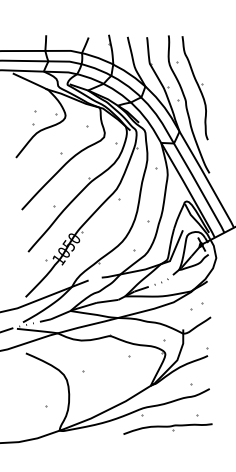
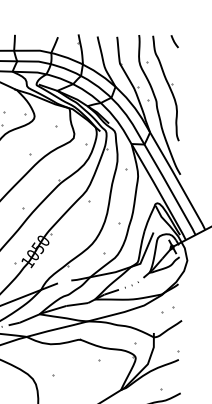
line: (203, 41) -> (174, 41), added

